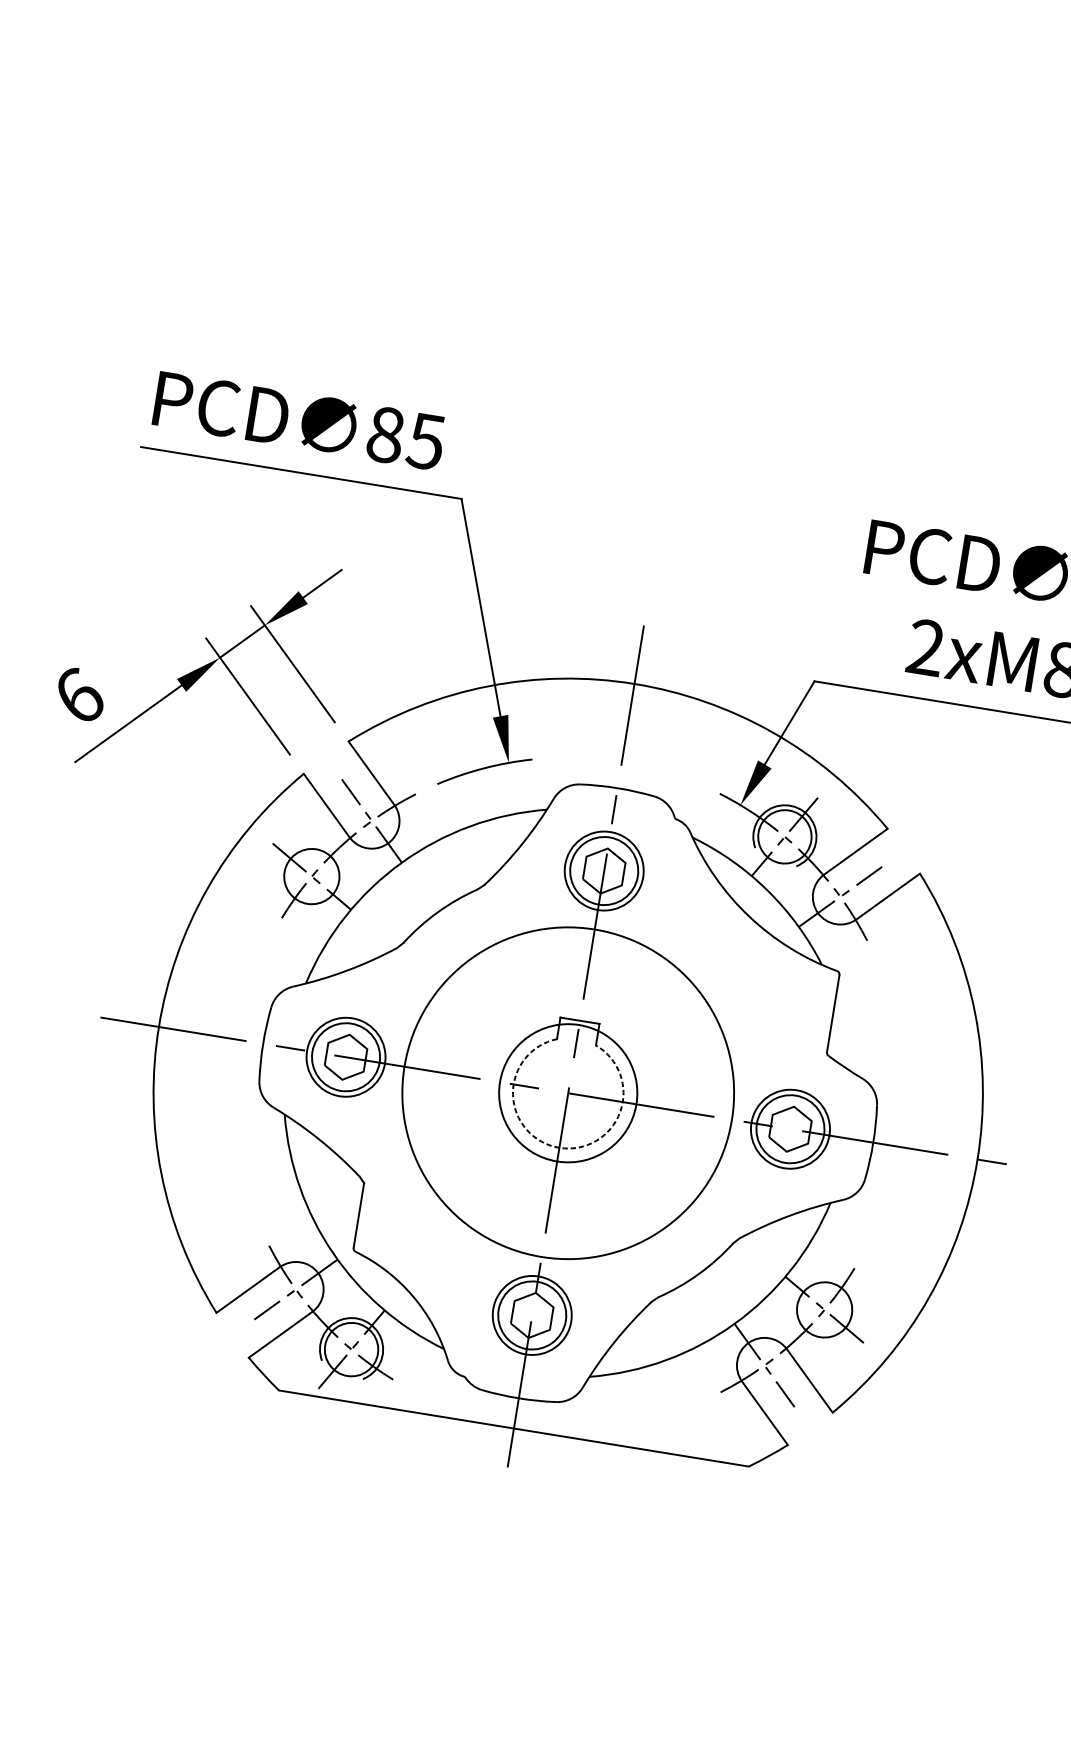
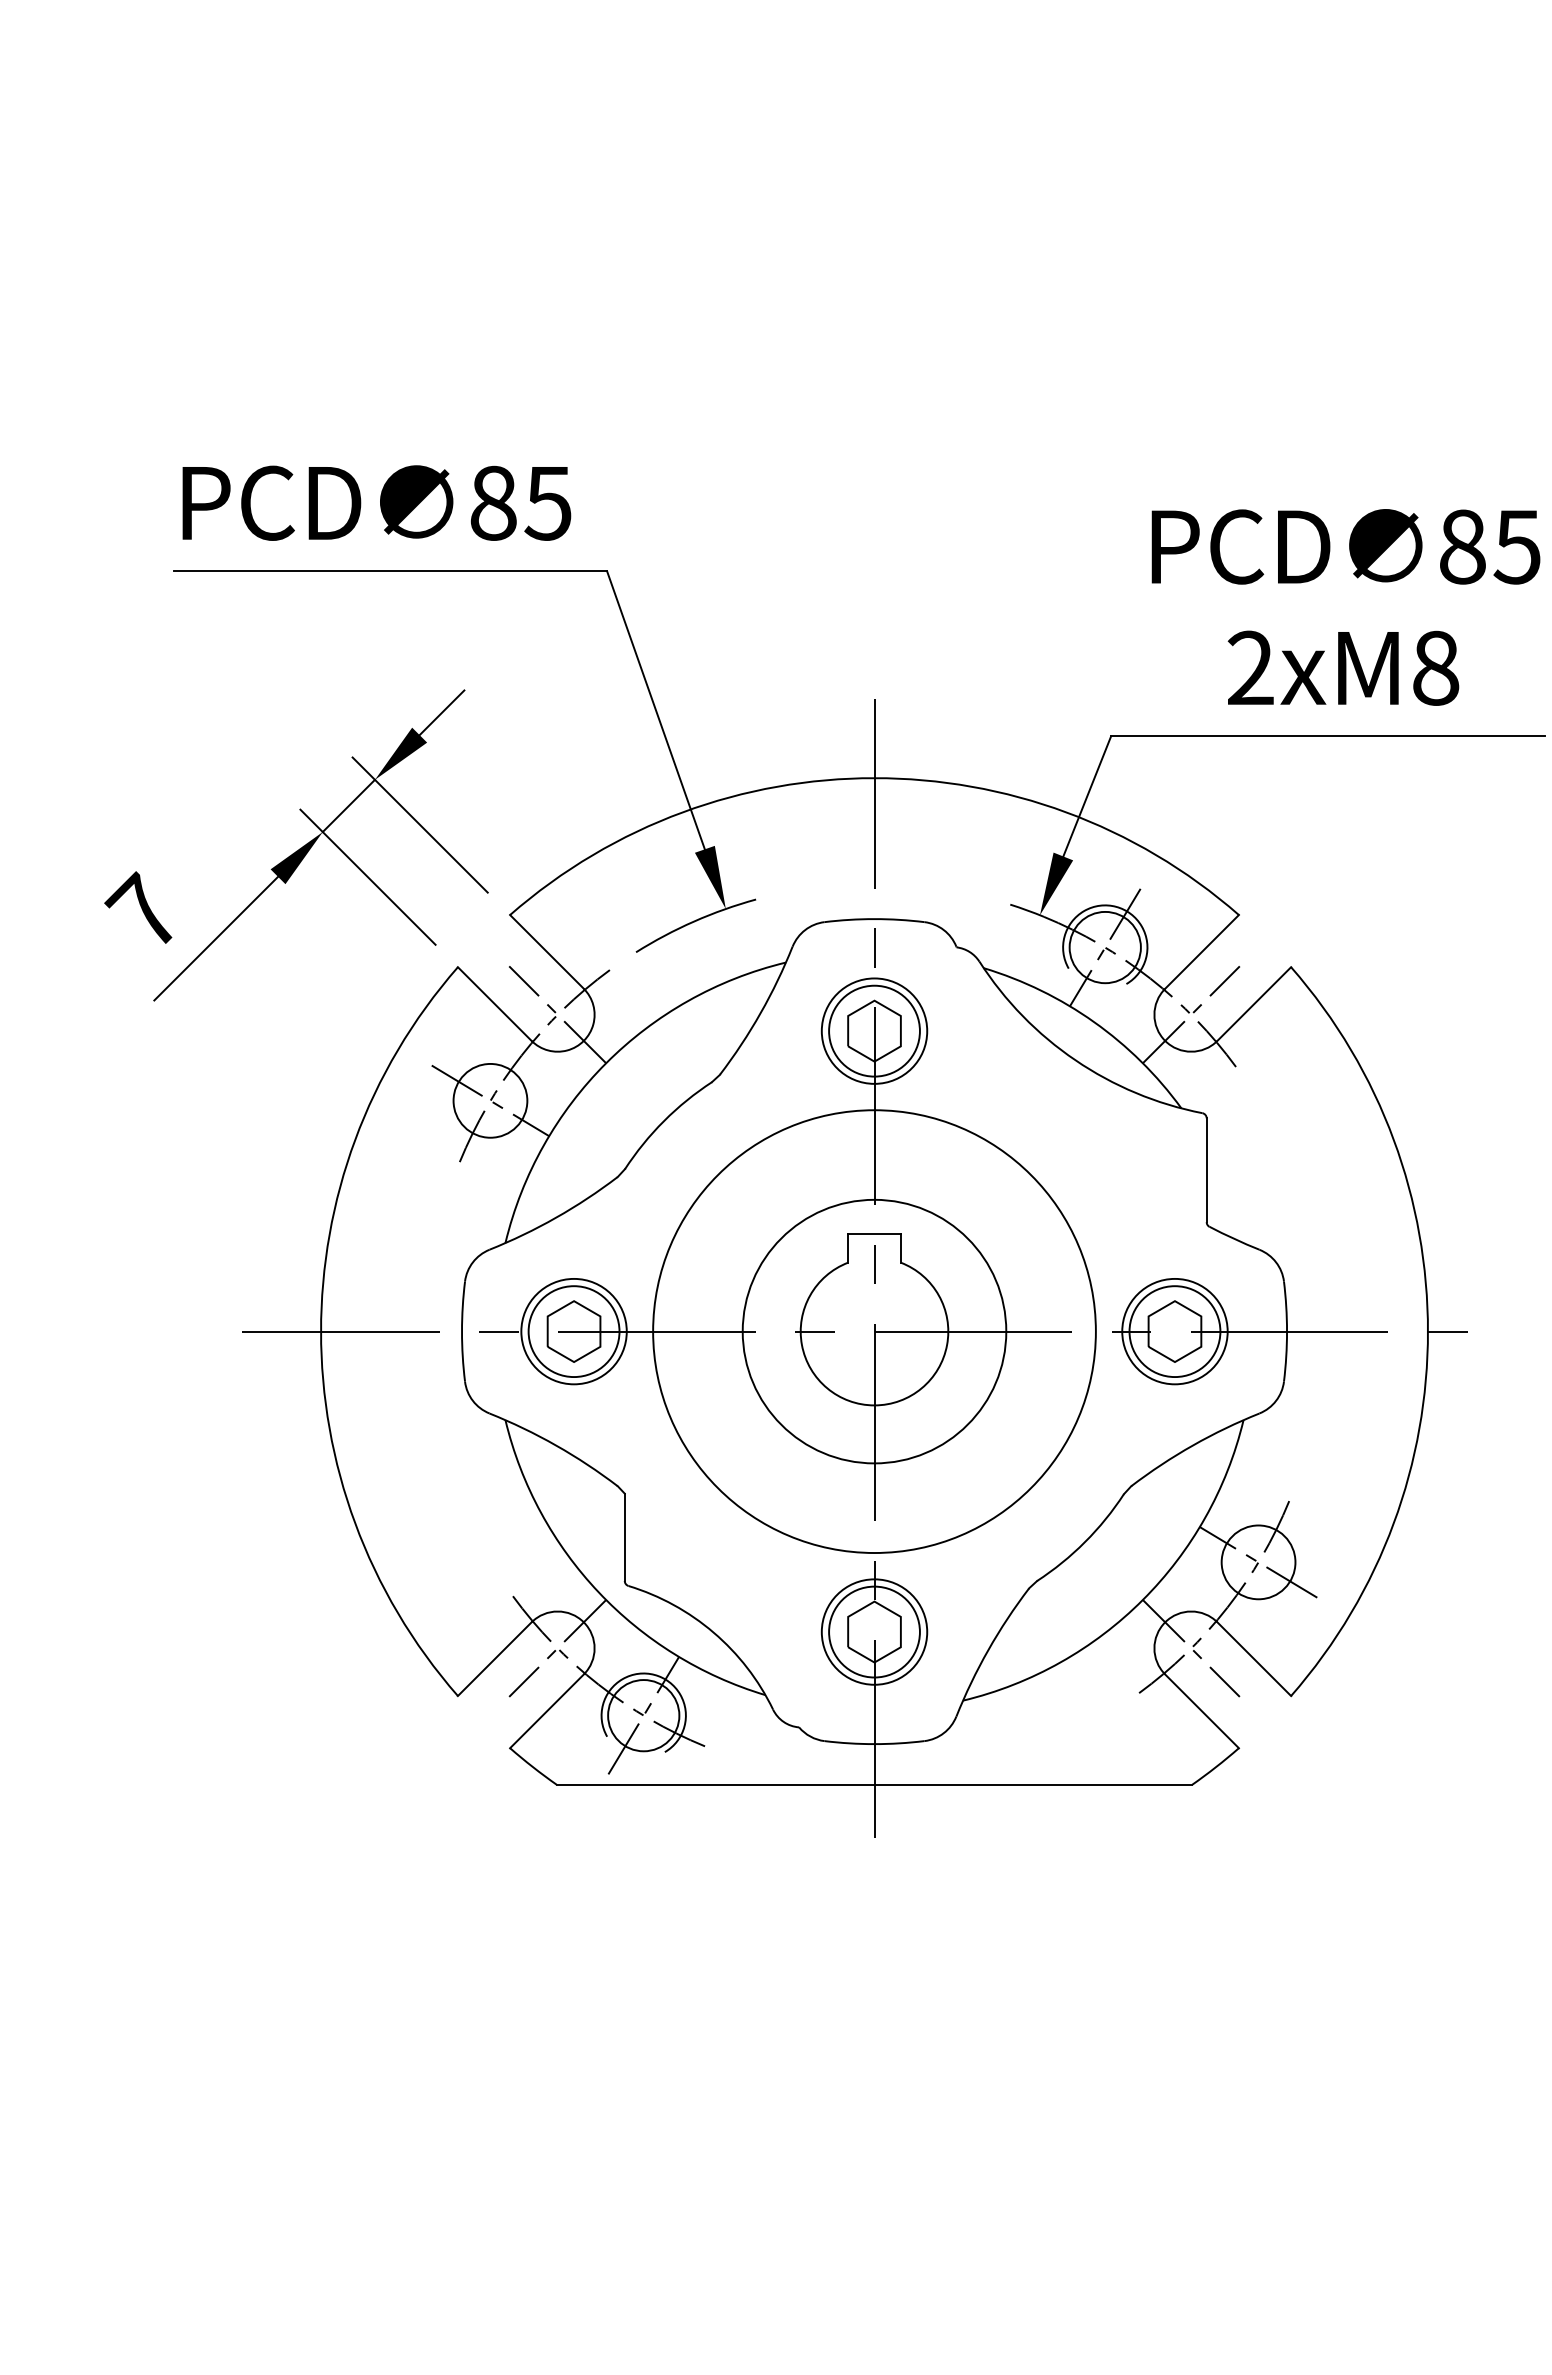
text: (76, 691) -> (141, 907), 6 -> 7
circle: (568, 1093) -> (874, 1331), size x1.43
arc: (559, 1147) -> (874, 1405), dashed -> solid

